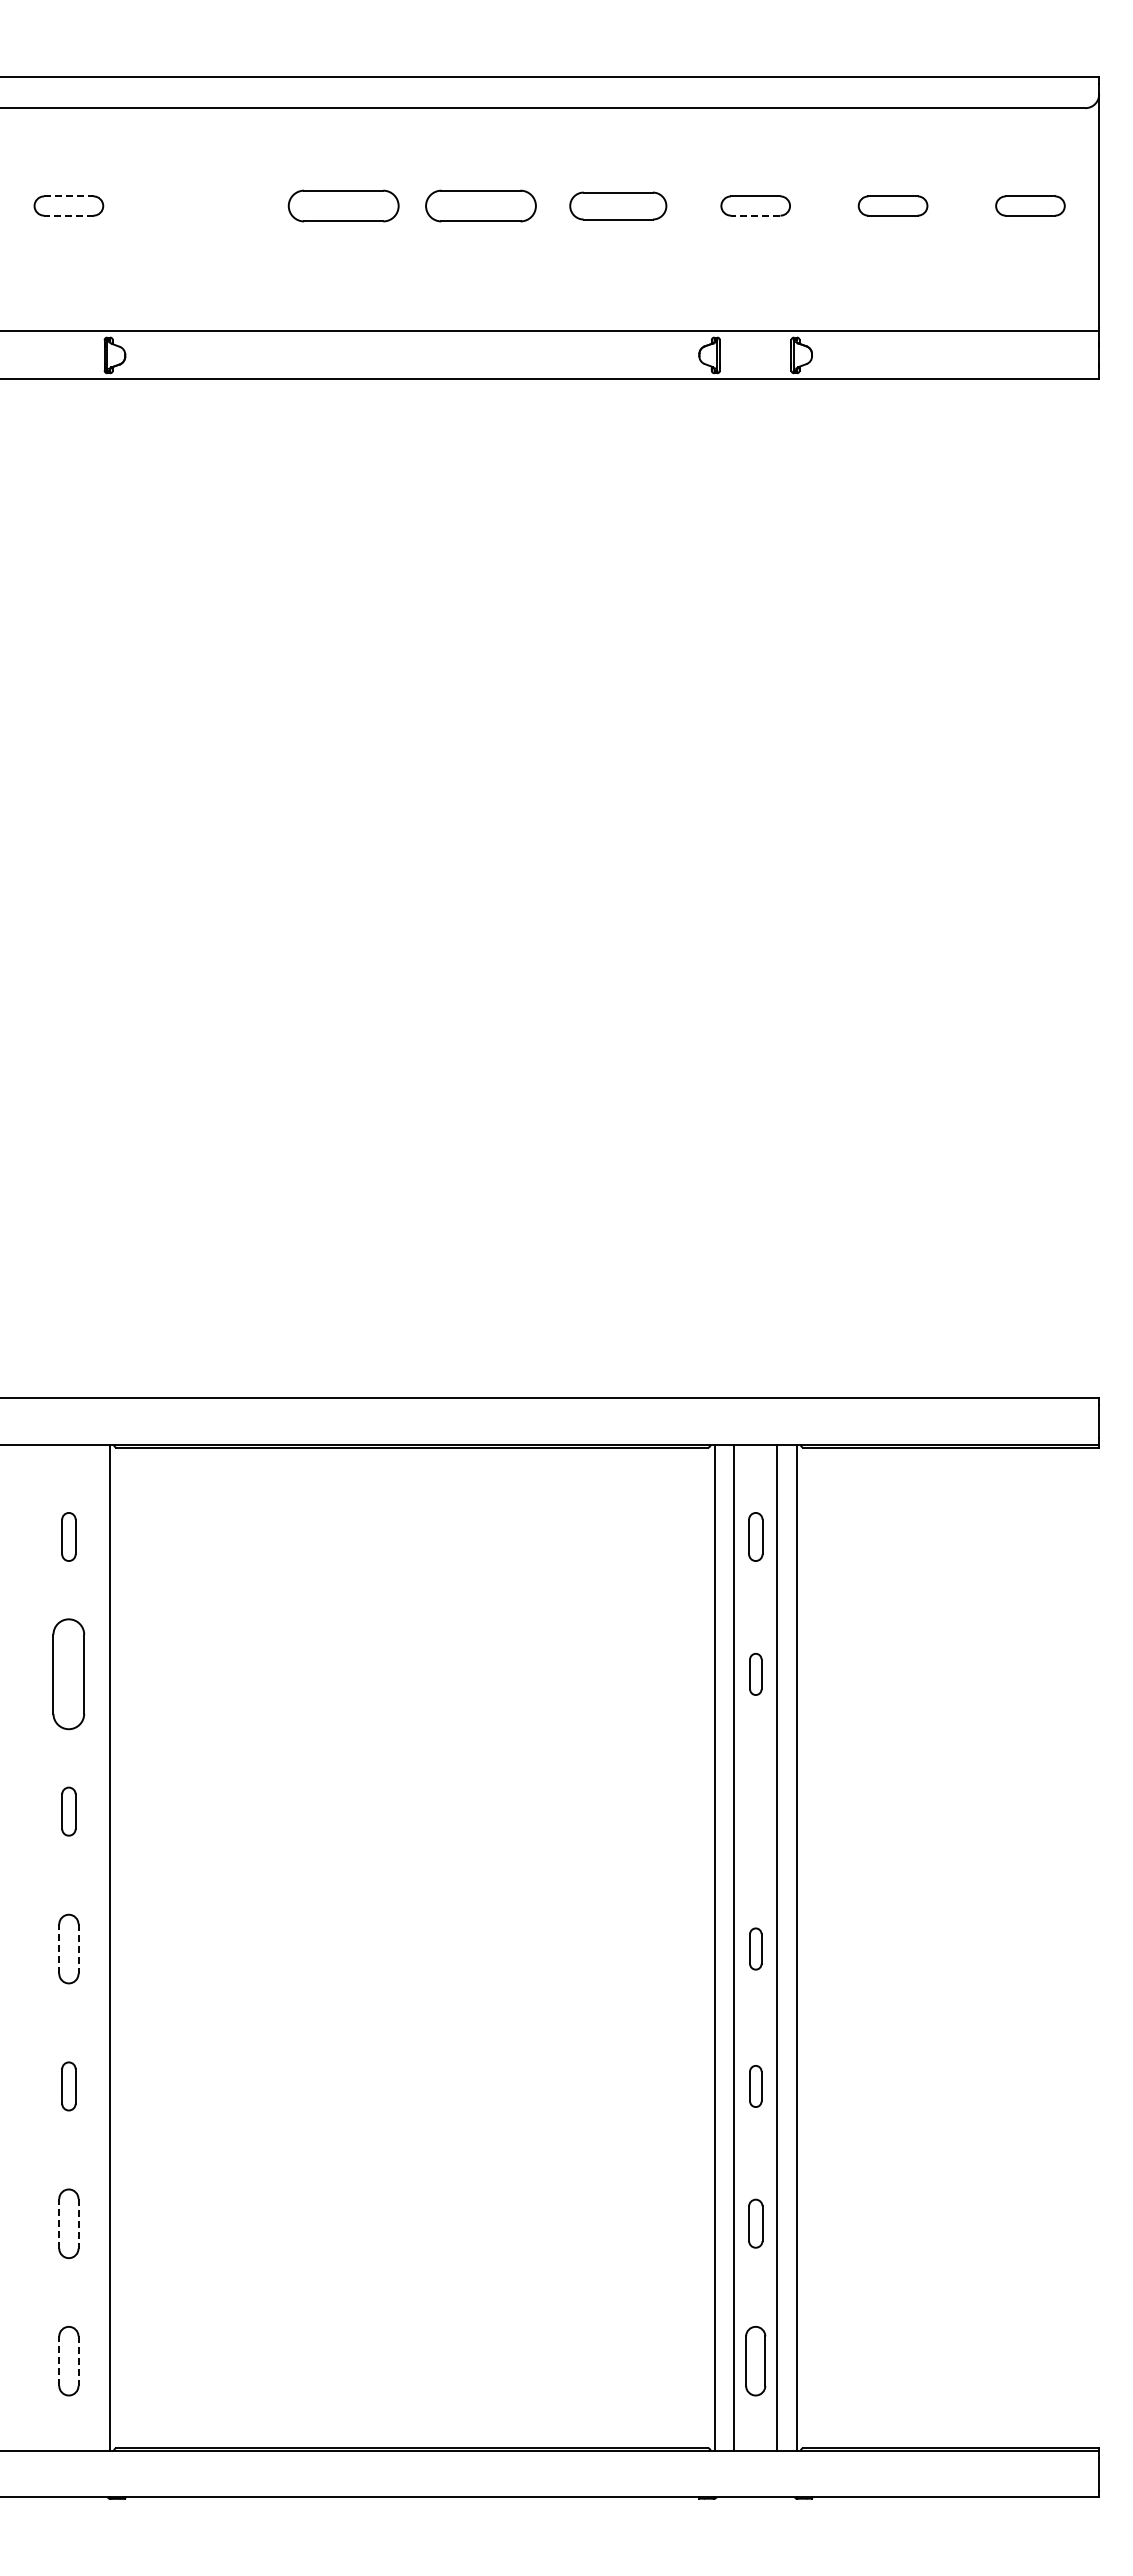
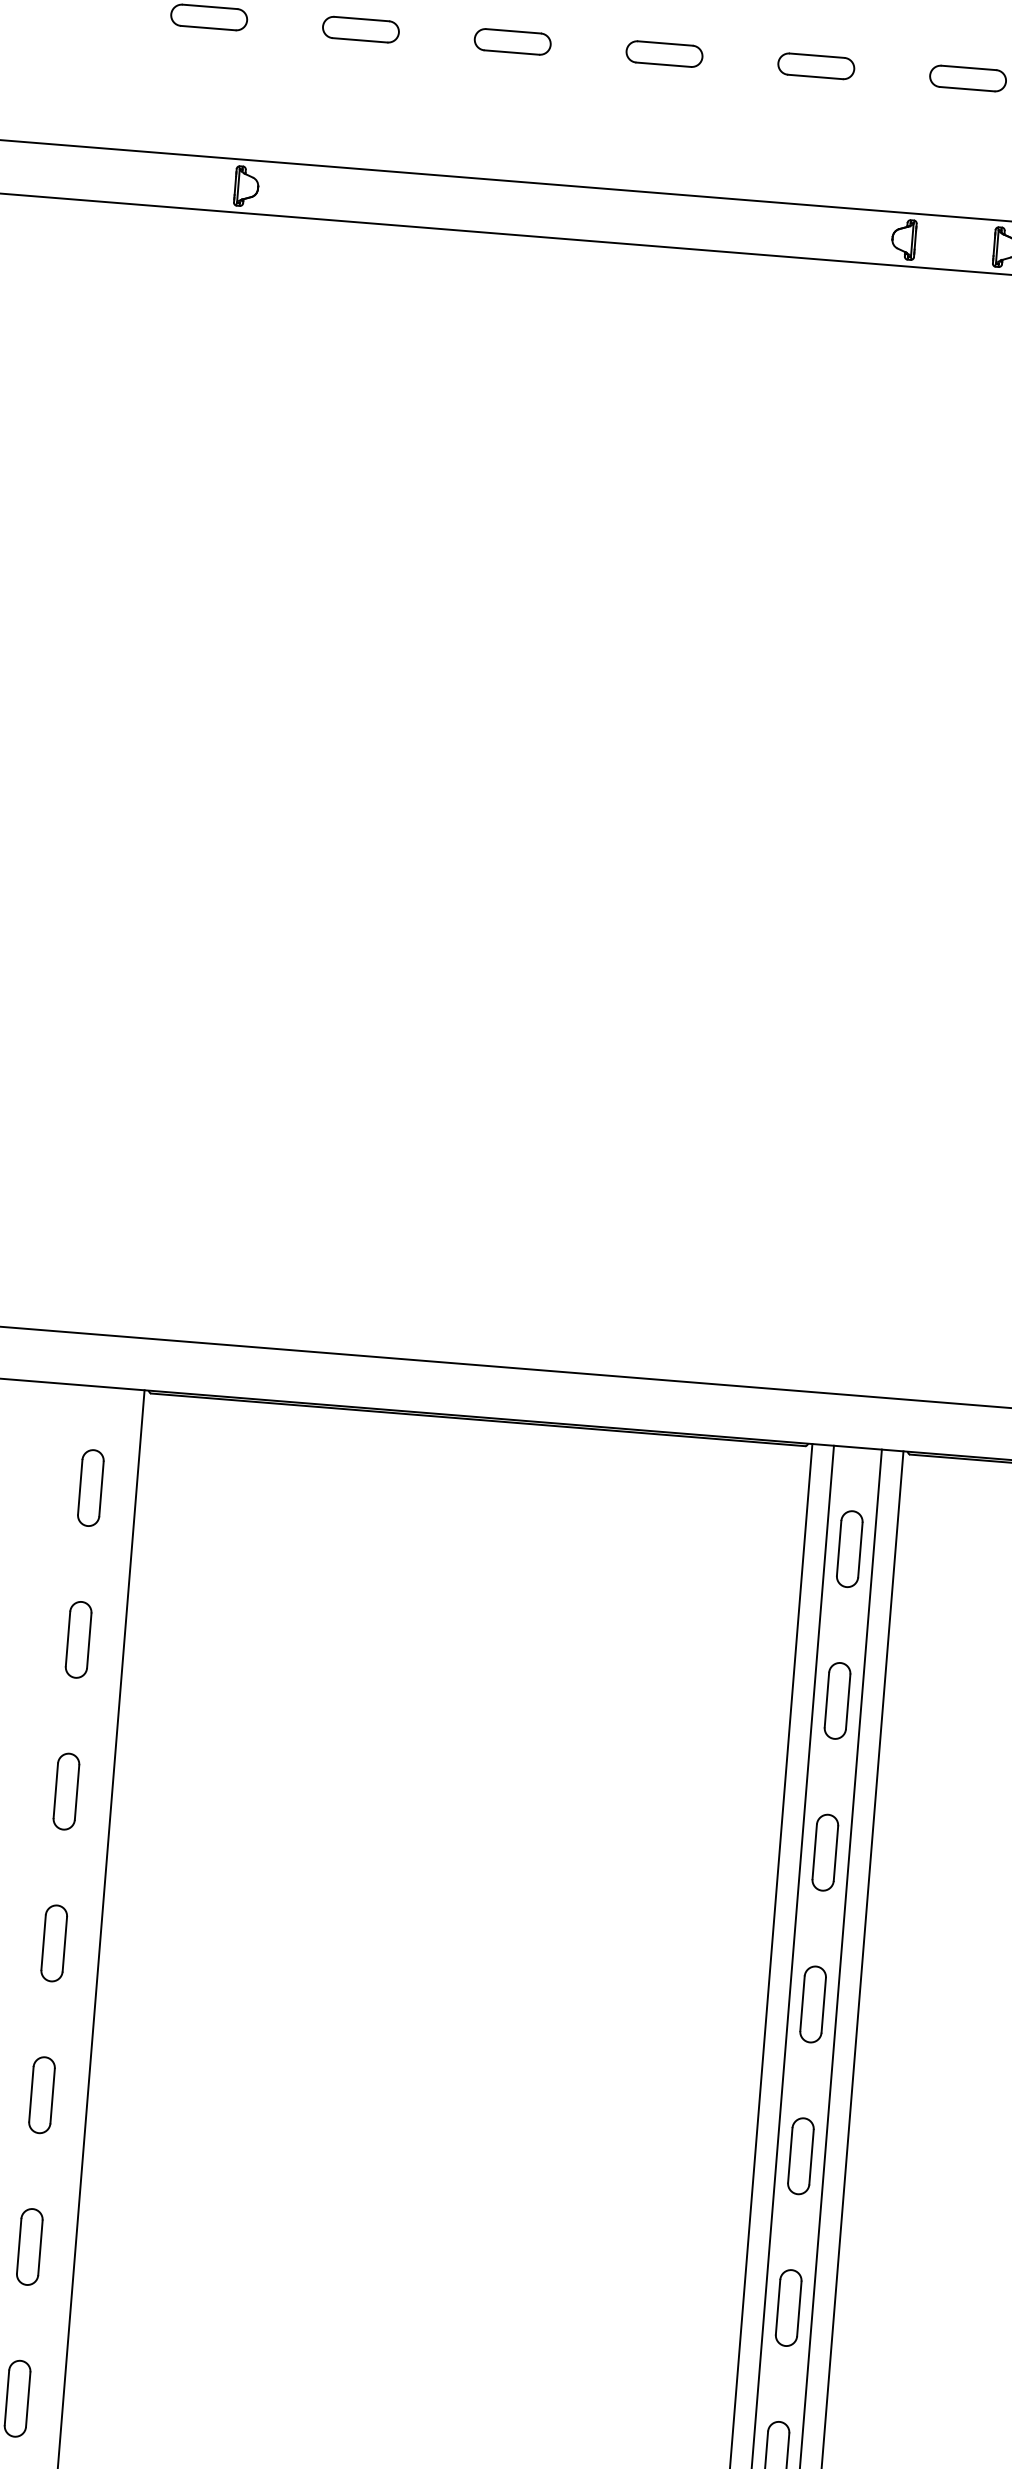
line: (68, 196) -> (209, 6), dashed -> solid
part: (206, 205) -> (361, 29), added
part: (343, 205) -> (512, 41), size x0.62
part: (480, 205) -> (664, 53), size x0.62
part: (618, 205) -> (816, 65), size x0.71
line: (68, 215) -> (207, 27), dashed -> solid
line: (755, 215) -> (966, 88), dashed -> solid
part: (68, 1536) -> (90, 1487), size x1.43
part: (755, 1536) -> (849, 1548), size x1.43
part: (68, 1674) -> (78, 1640), size x0.62
part: (755, 1674) -> (837, 1701), size x1.67
part: (68, 1811) -> (66, 1791), size x1.43
part: (755, 1811) -> (825, 1852), added
part: (755, 1948) -> (812, 2003), size x1.67
line: (59, 1949) -> (43, 1943), dashed -> solid
line: (78, 1949) -> (64, 1944), dashed -> solid
part: (68, 2086) -> (41, 2095), size x1.43
part: (755, 2086) -> (800, 2156), size x1.67
line: (59, 2223) -> (19, 2245), dashed -> solid
line: (78, 2223) -> (40, 2247), dashed -> solid
part: (755, 2223) -> (788, 2307), size x1.43
line: (59, 2361) -> (7, 2398), dashed -> solid
line: (78, 2361) -> (28, 2399), dashed -> solid

